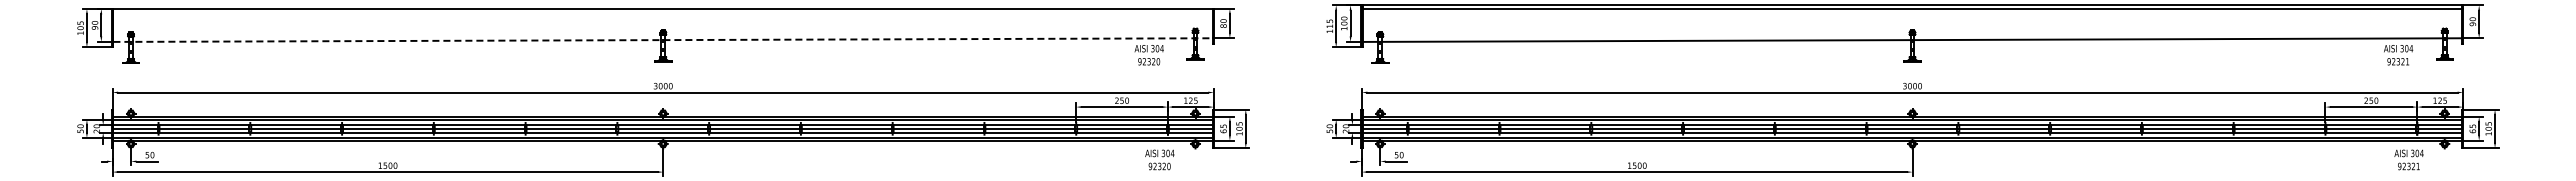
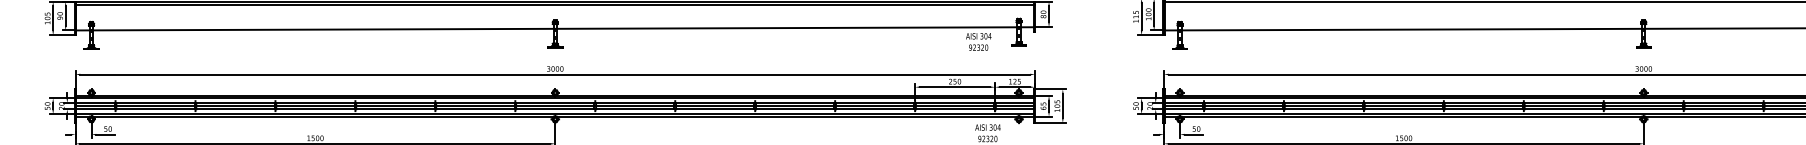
line: (662, 12) -> (554, 4), added
line: (663, 40) -> (555, 29), dashed -> solid

